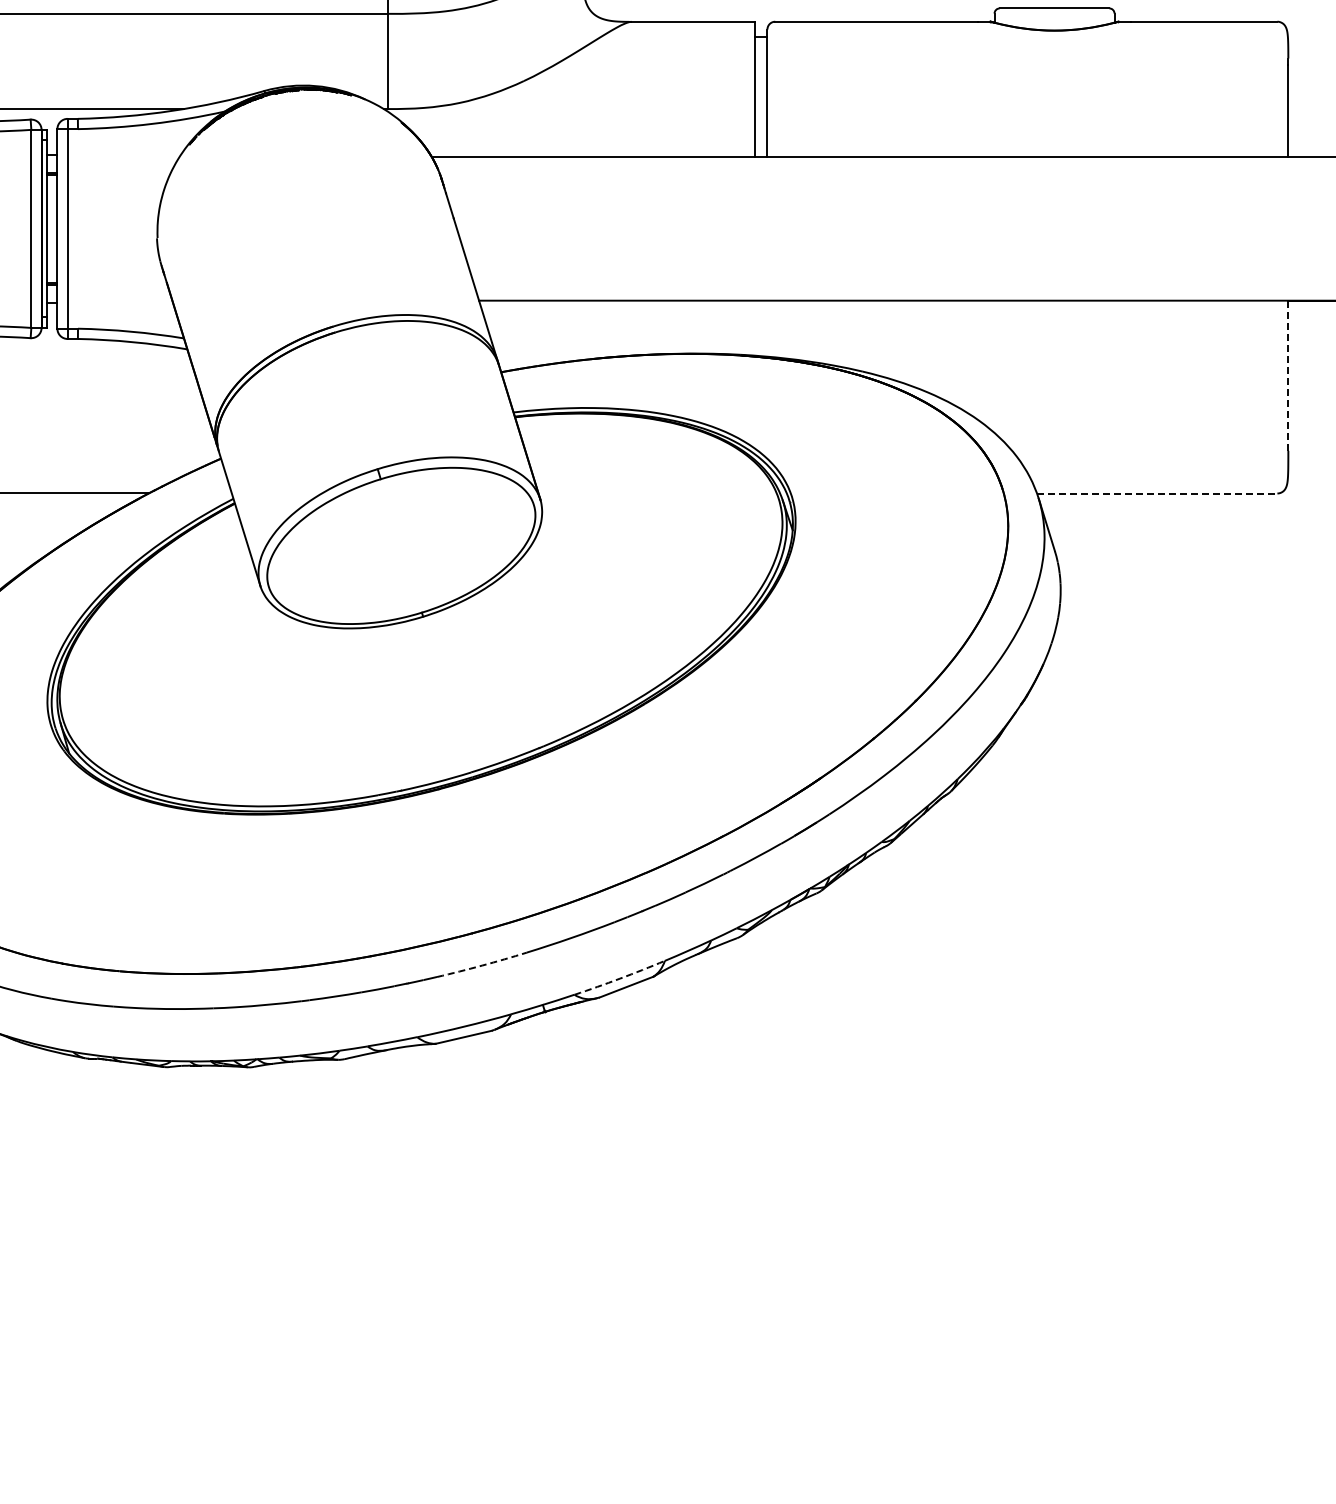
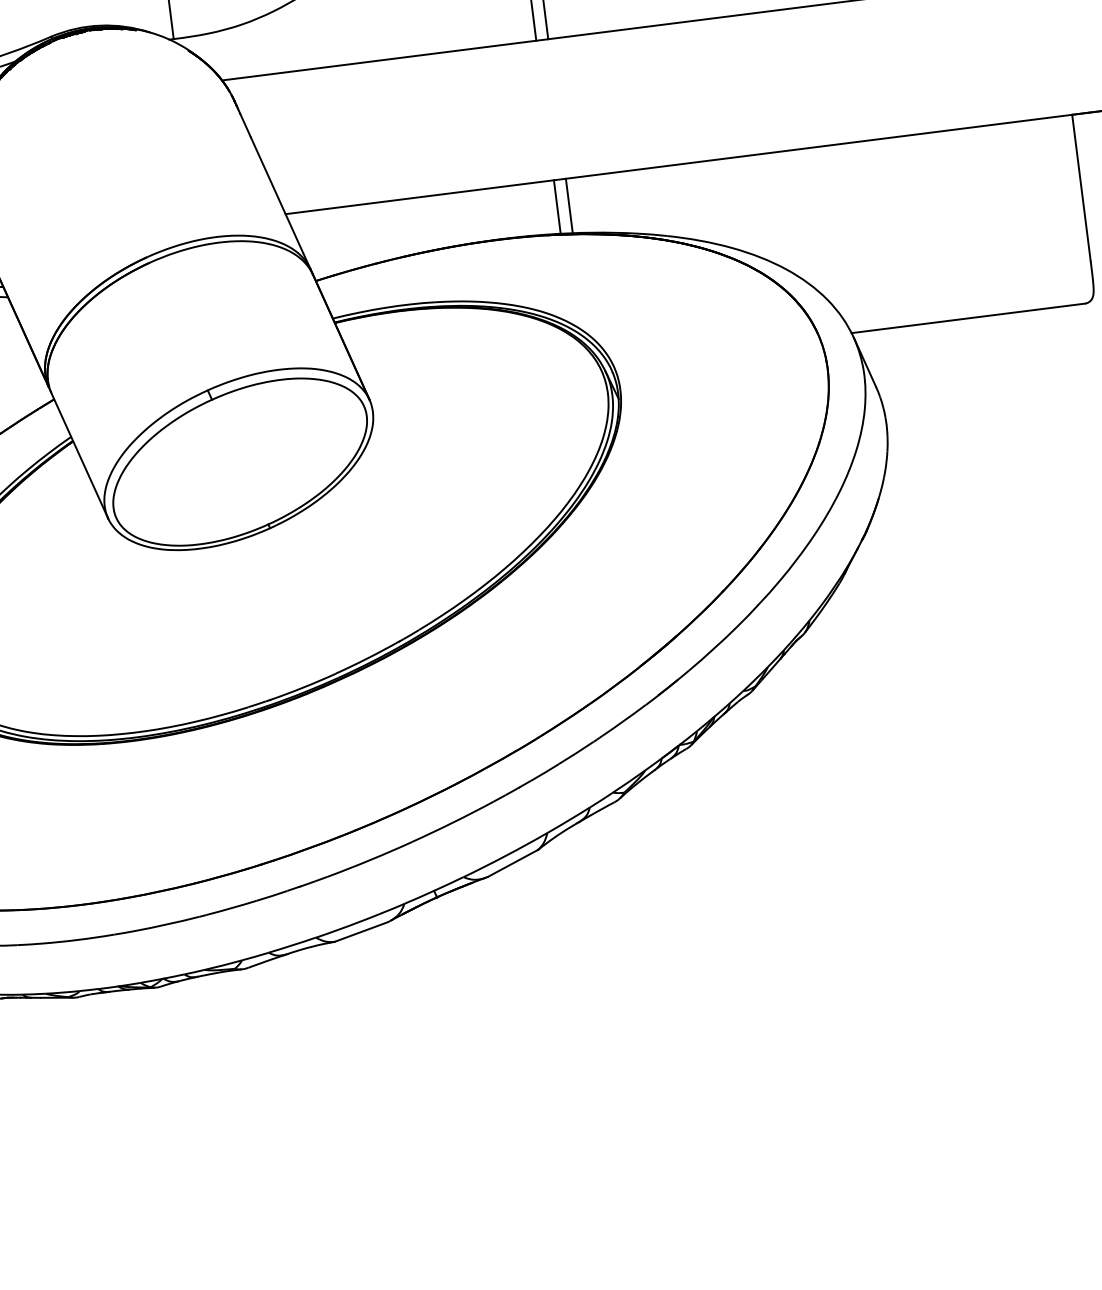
line: (755, 327) -> (557, 206), added
line: (767, 328) -> (569, 205), added
line: (1288, 375) -> (1081, 187), dashed -> solid
line: (1157, 493) -> (968, 318), dashed -> solid
arc: (482, 965) -> (370, 859), dashed -> solid
arc: (620, 978) -> (506, 855), dashed -> solid

